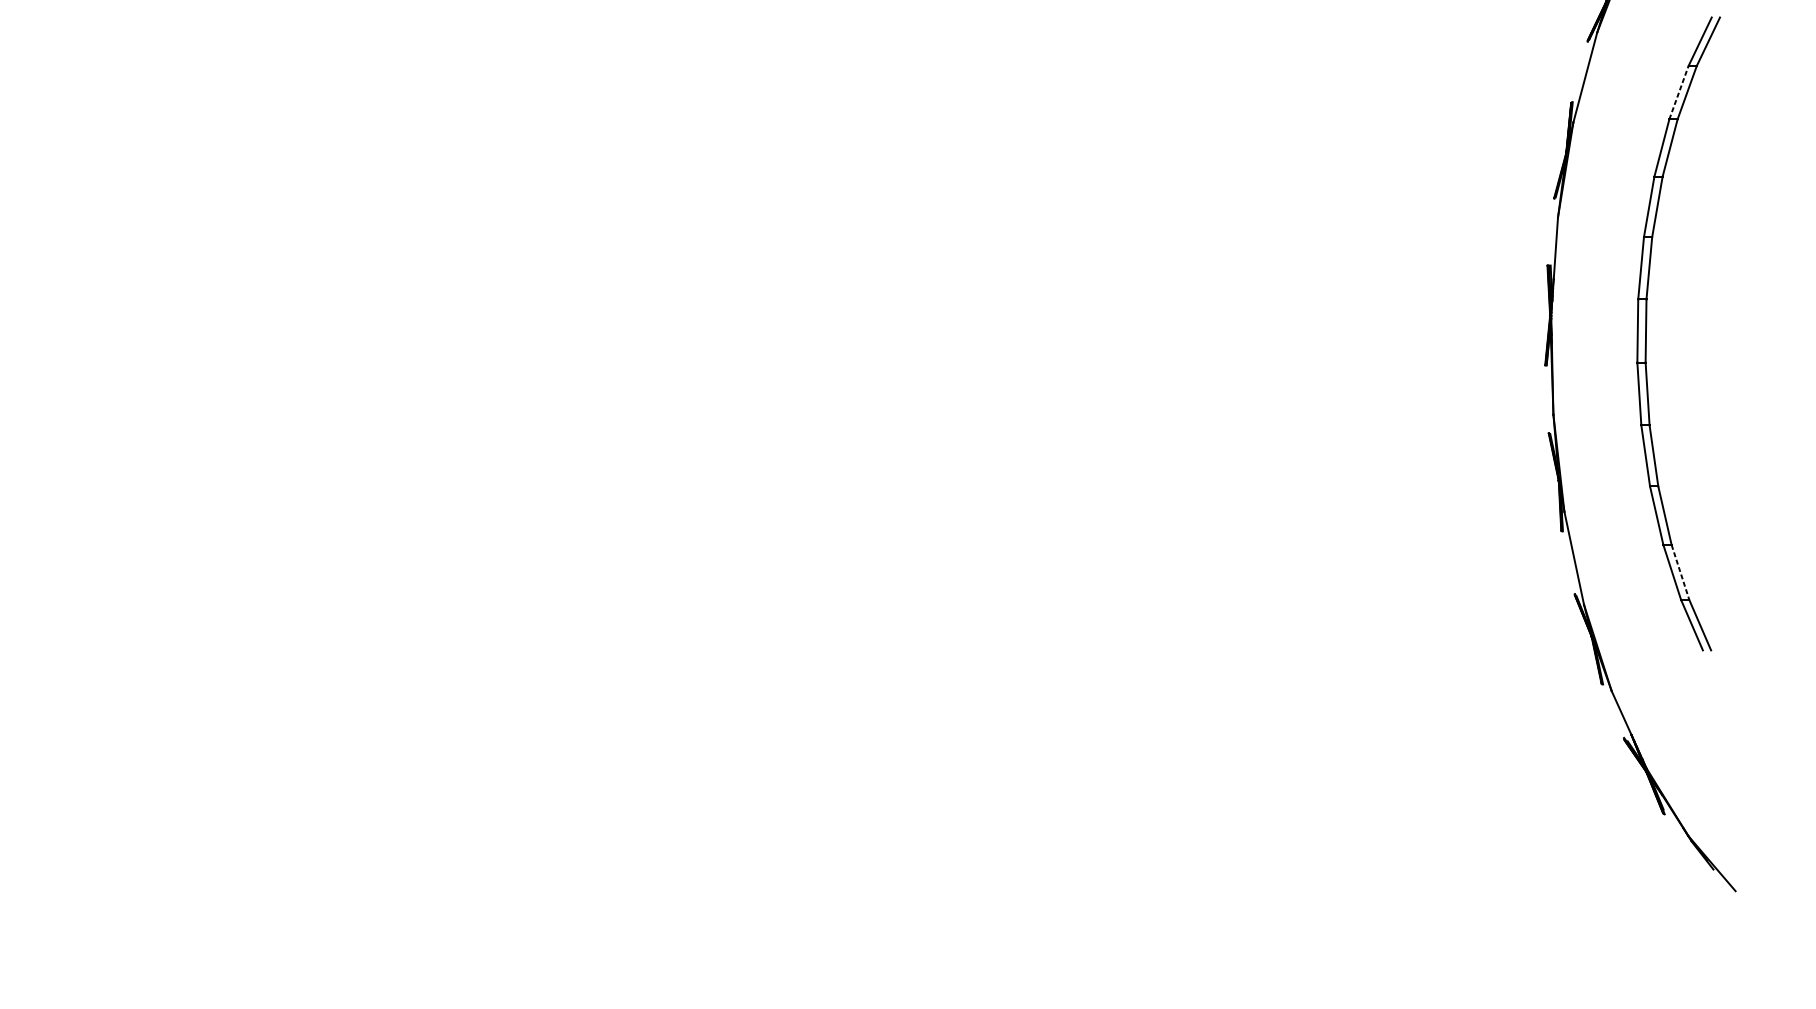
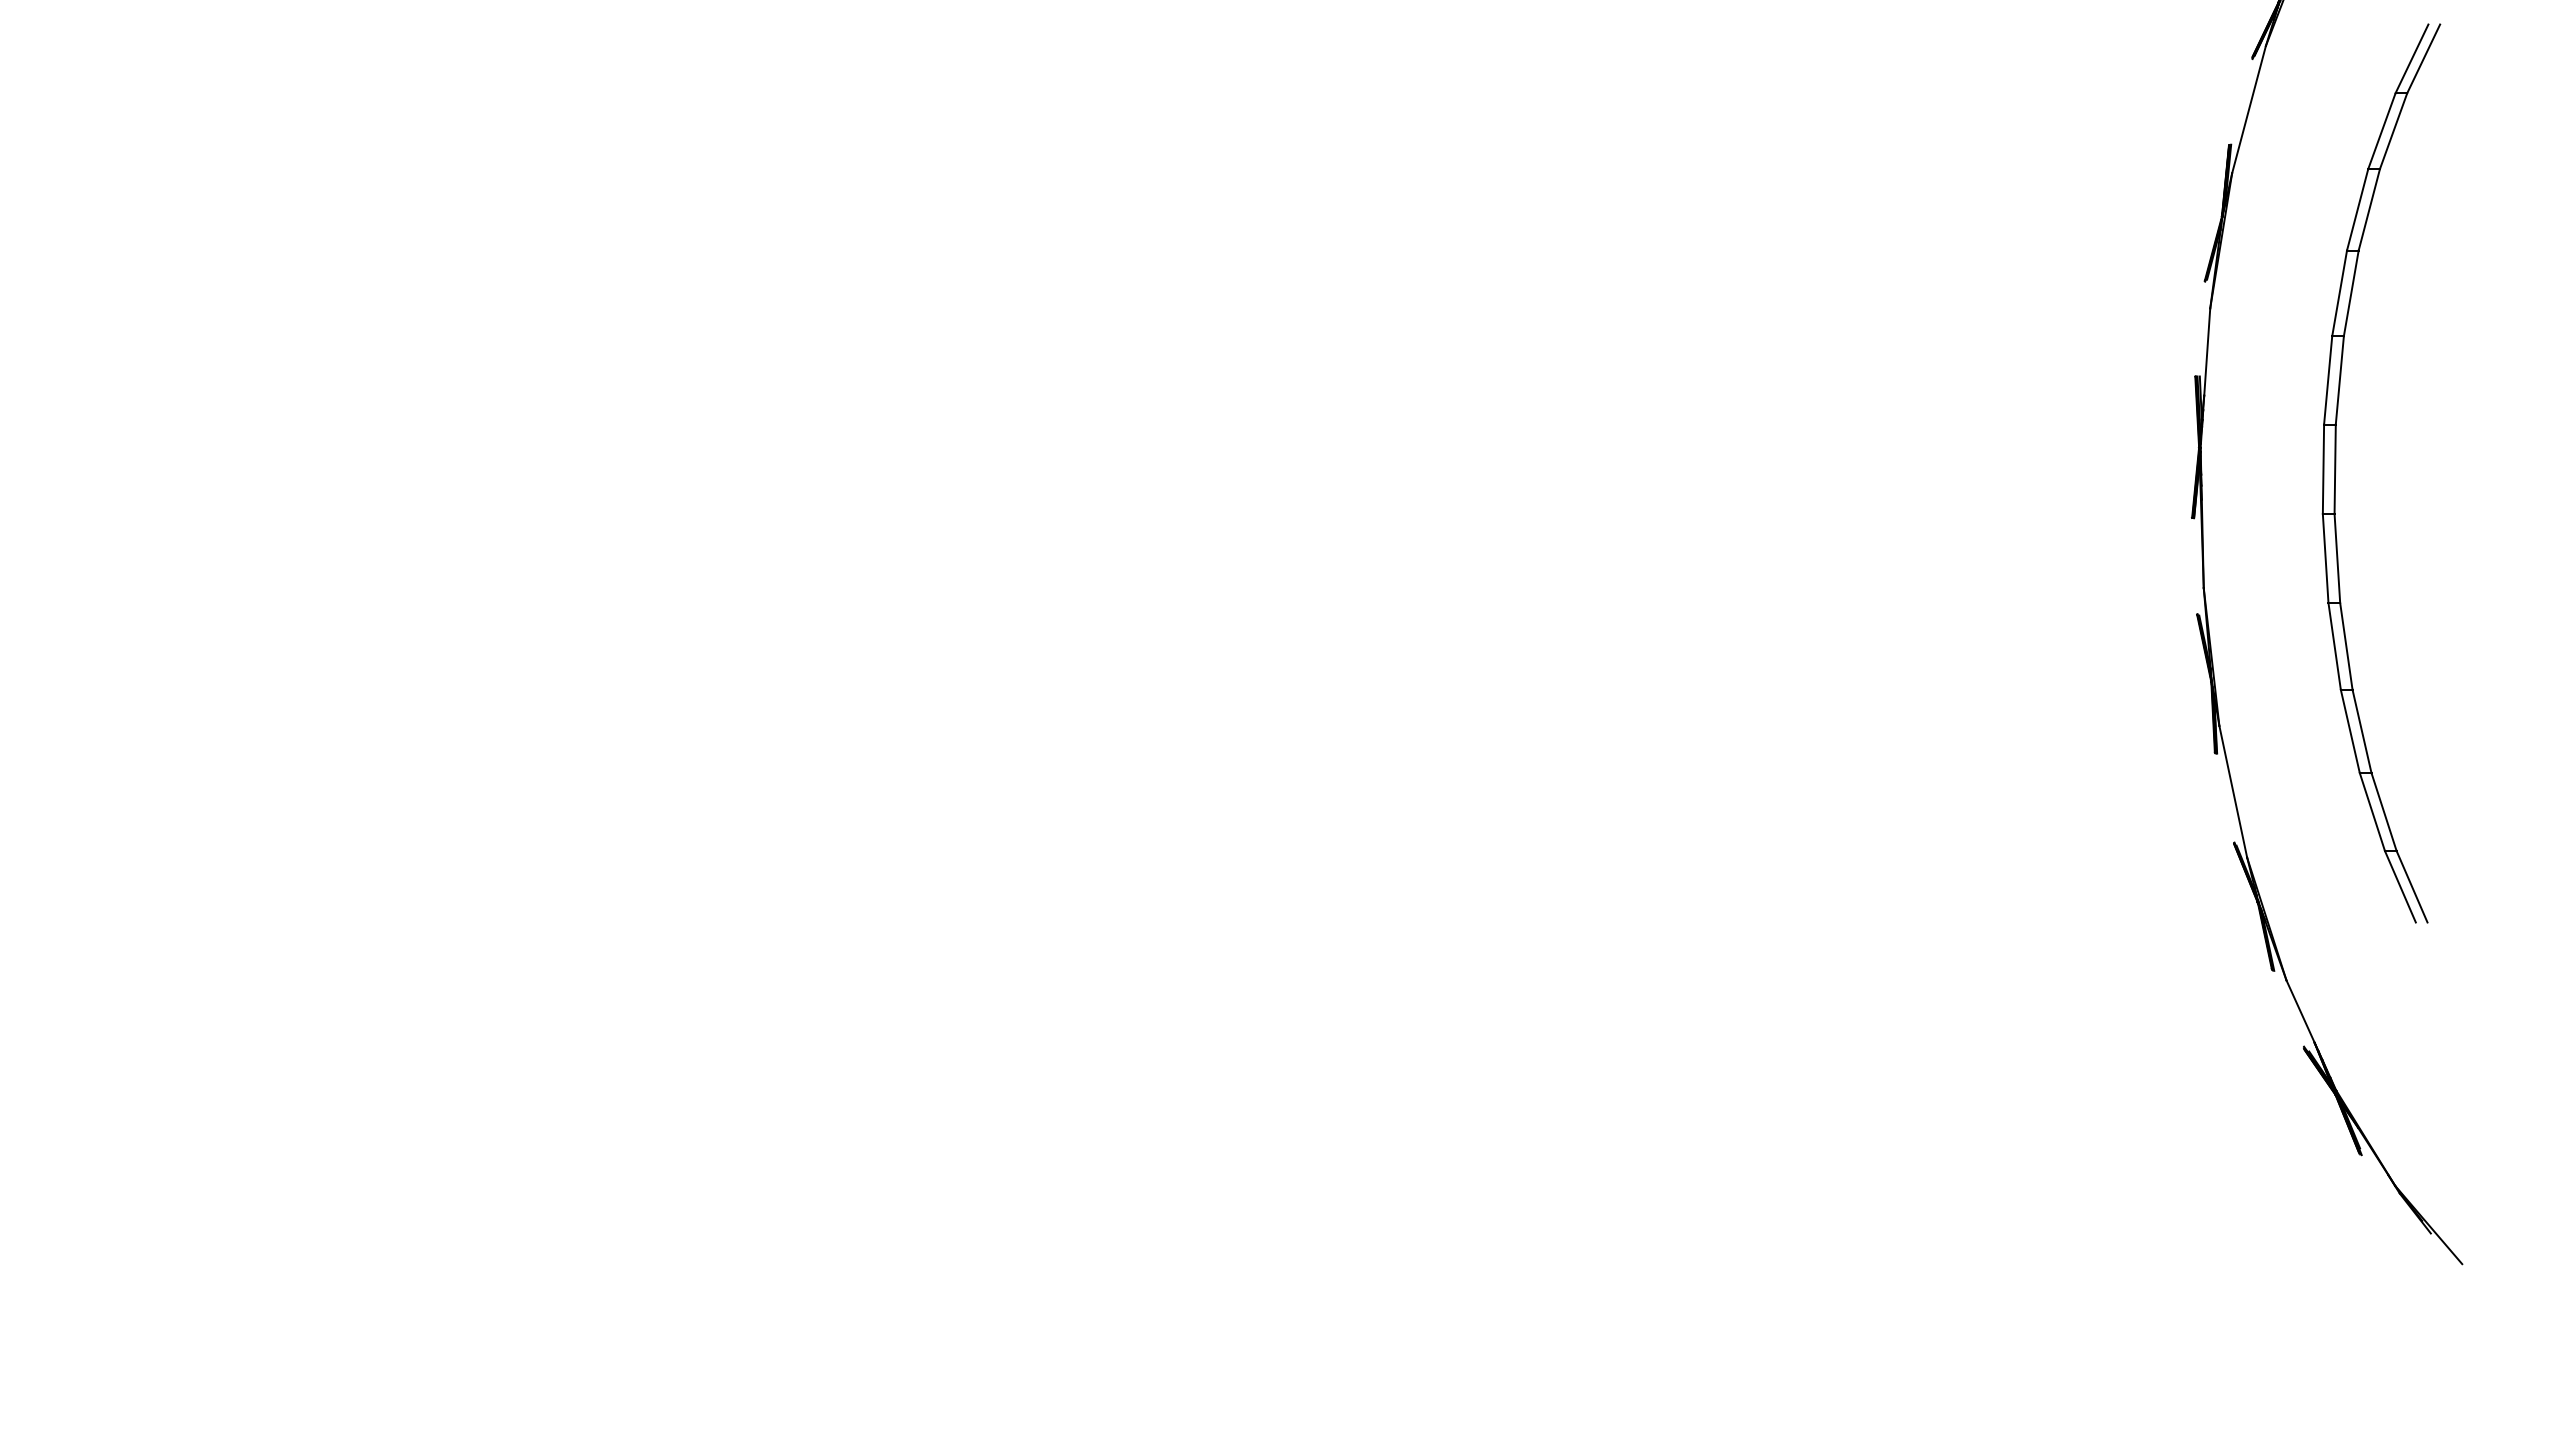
line: (1679, 92) -> (2382, 130), dashed -> solid
line: (1680, 572) -> (2384, 812), dashed -> solid

